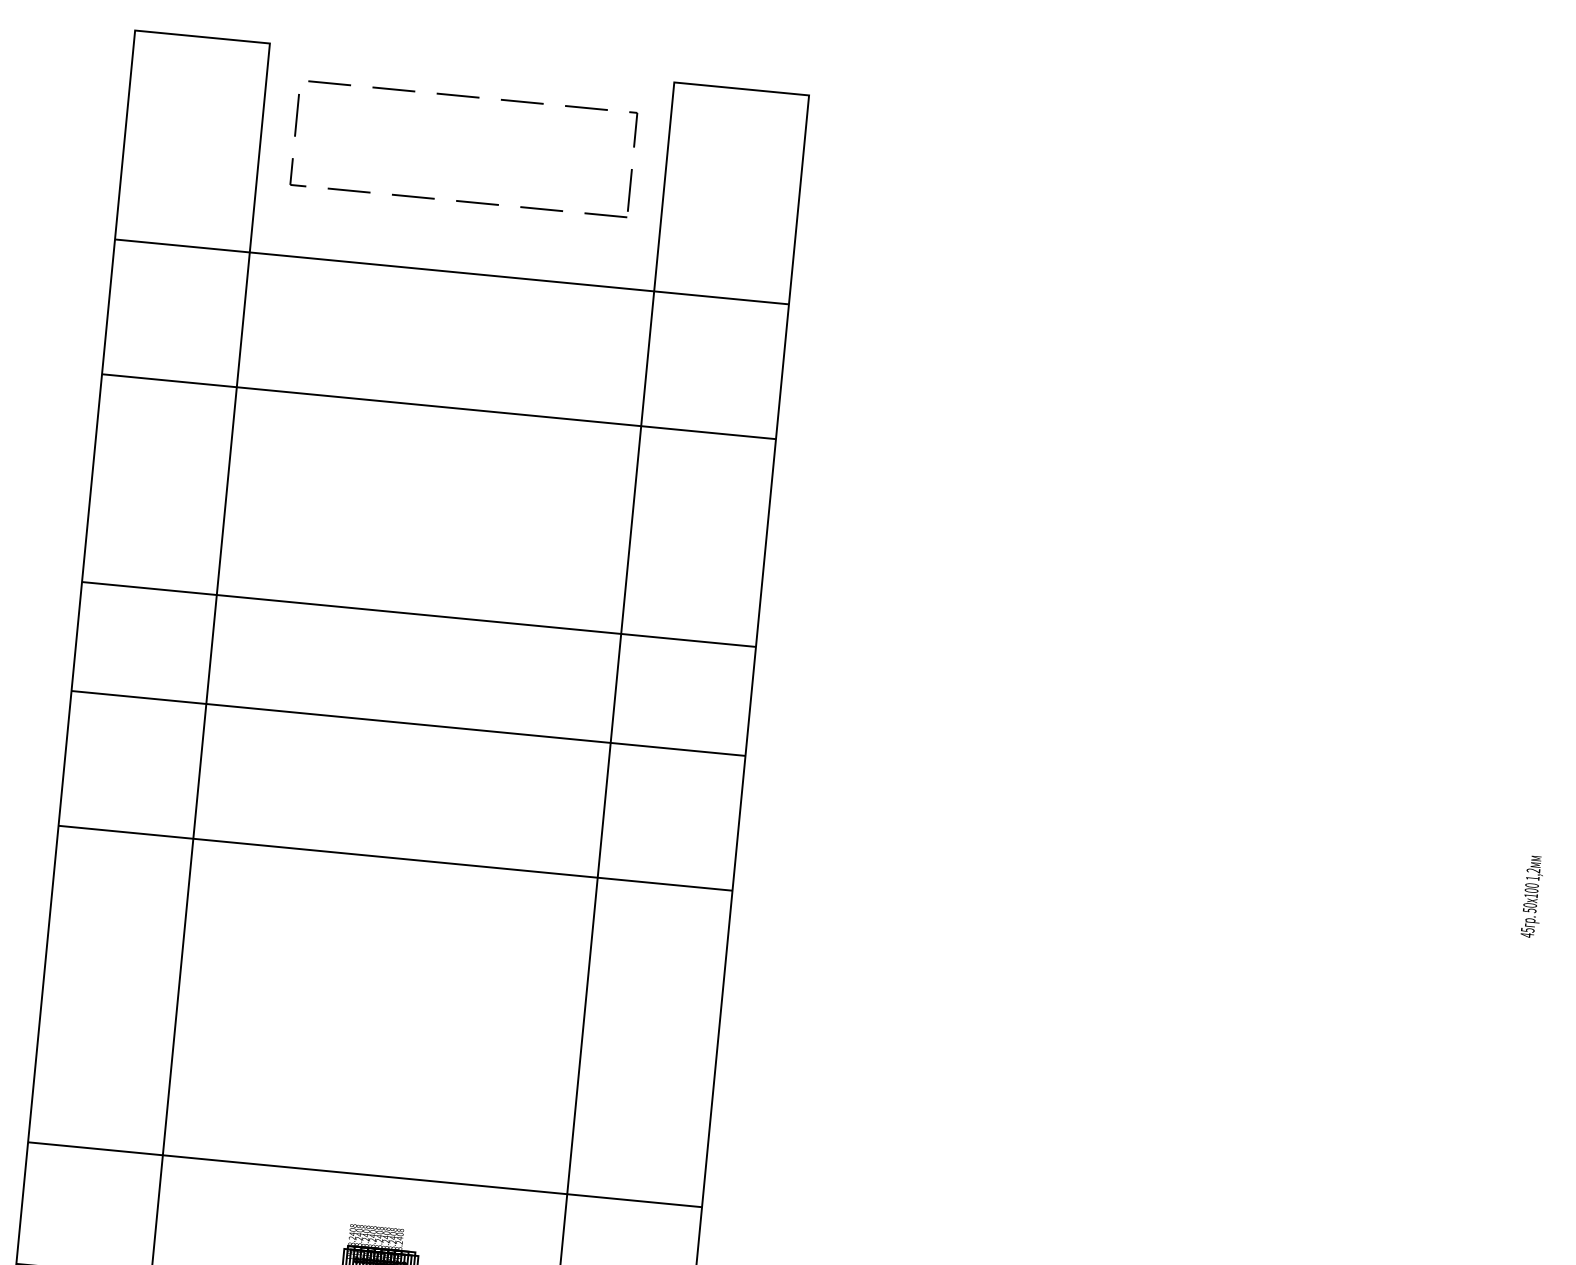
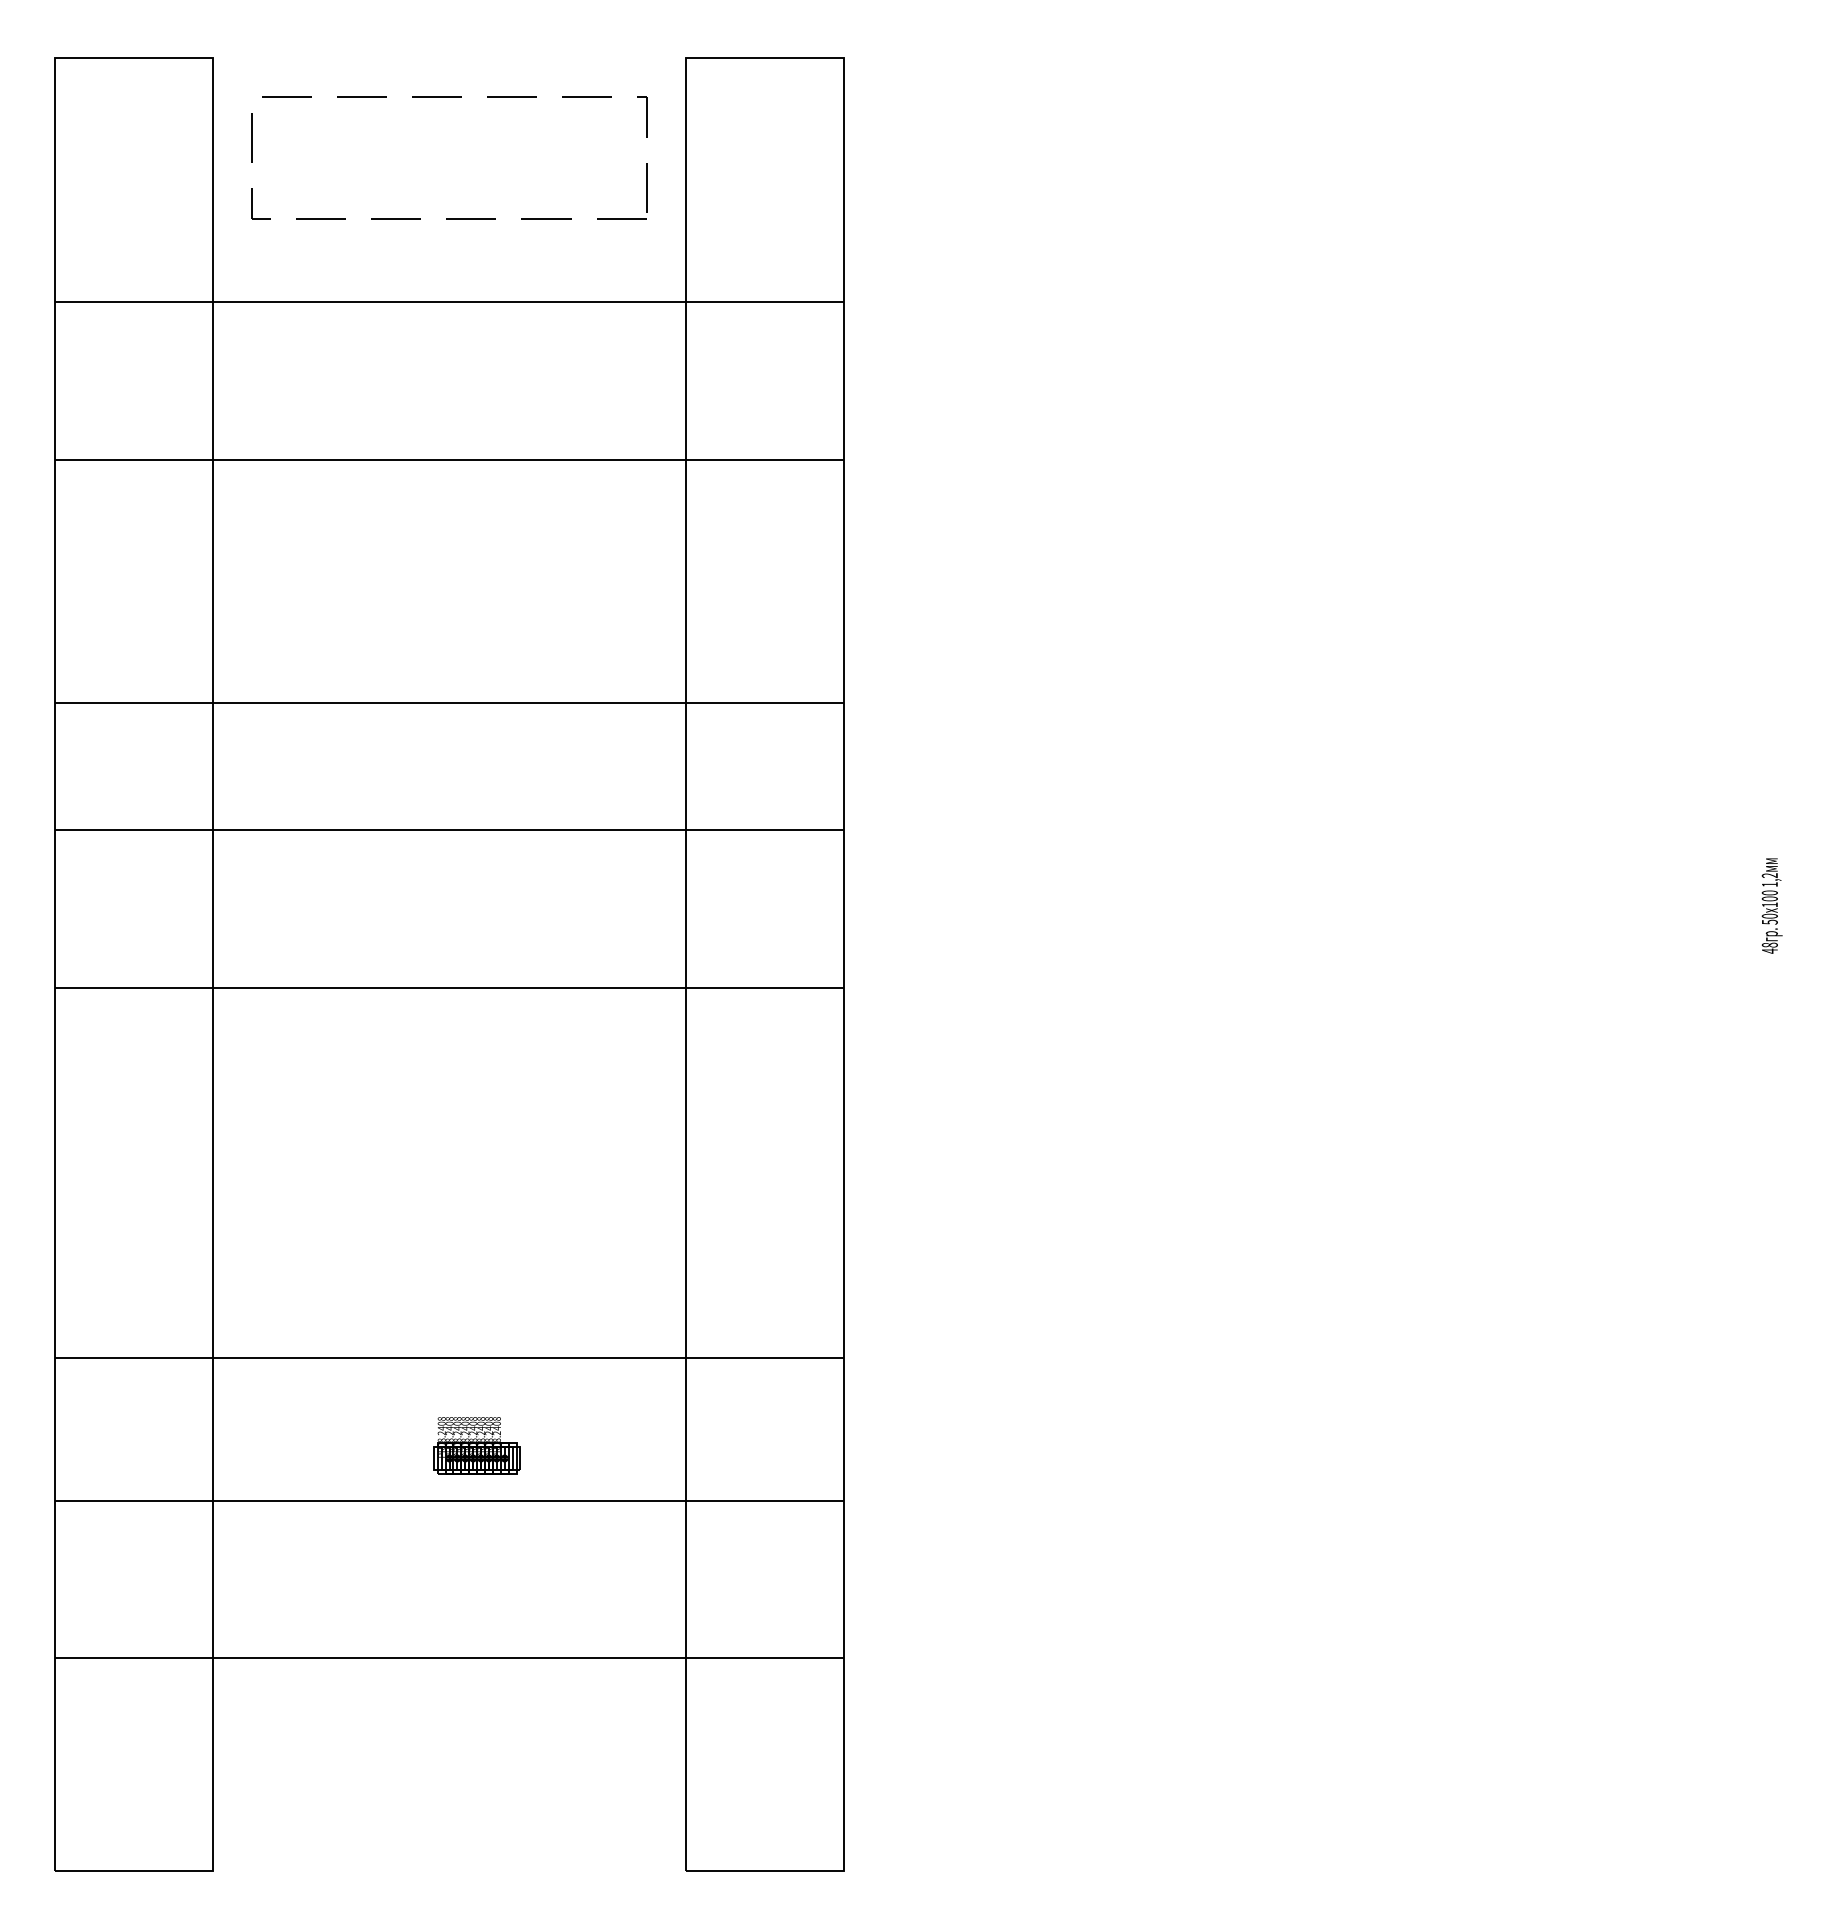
text: (1527, 929) -> (1769, 944), 45 -> 48

